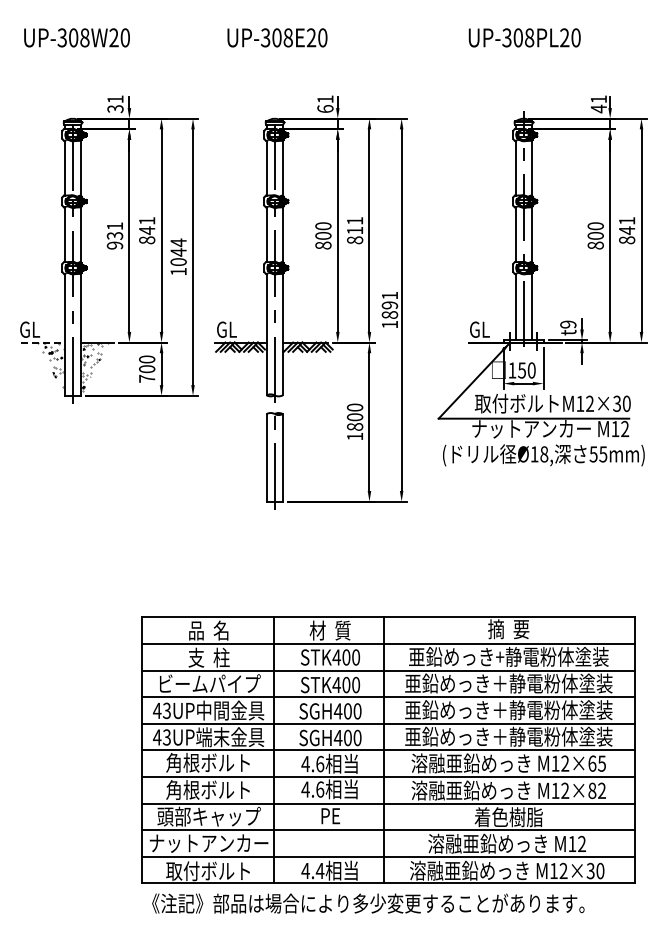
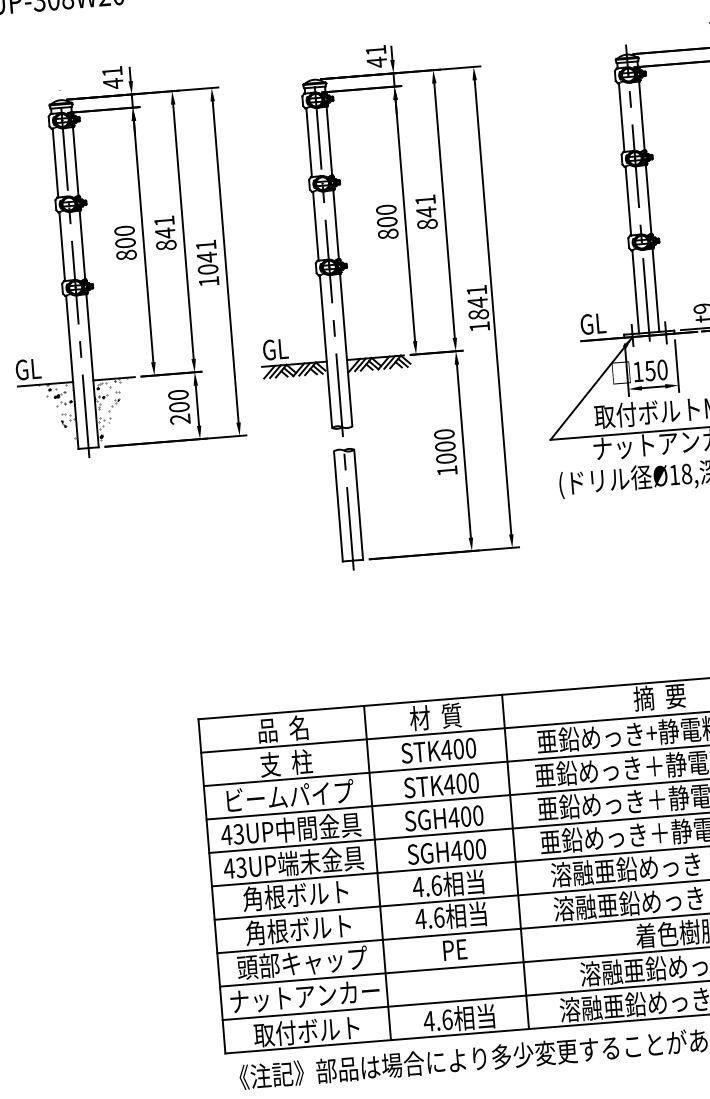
text: (115, 108) -> (113, 83), 31 -> 41
text: (325, 108) -> (377, 61), 61 -> 41
text: (355, 230) -> (427, 211), 811 -> 841
text: (114, 235) -> (124, 242), 931 -> 800
text: (178, 242) -> (205, 244), 1044 -> 1041
text: (389, 305) -> (477, 302), 1891 -> 1841
line: (43, 342) -> (46, 384), dashed -> solid
text: (147, 378) -> (180, 418), 700 -> 200
text: (354, 426) -> (445, 458), 1800 -> 1000
text: (319, 870) -> (446, 1019), 4.4 -> 4.6

